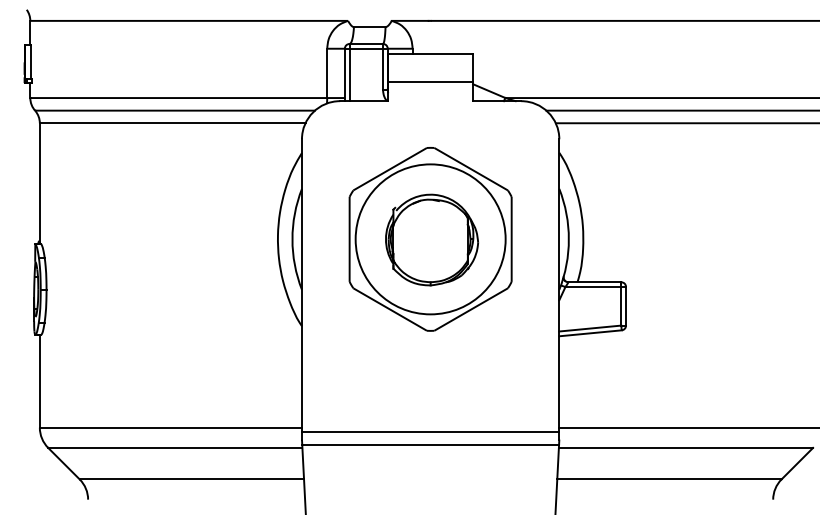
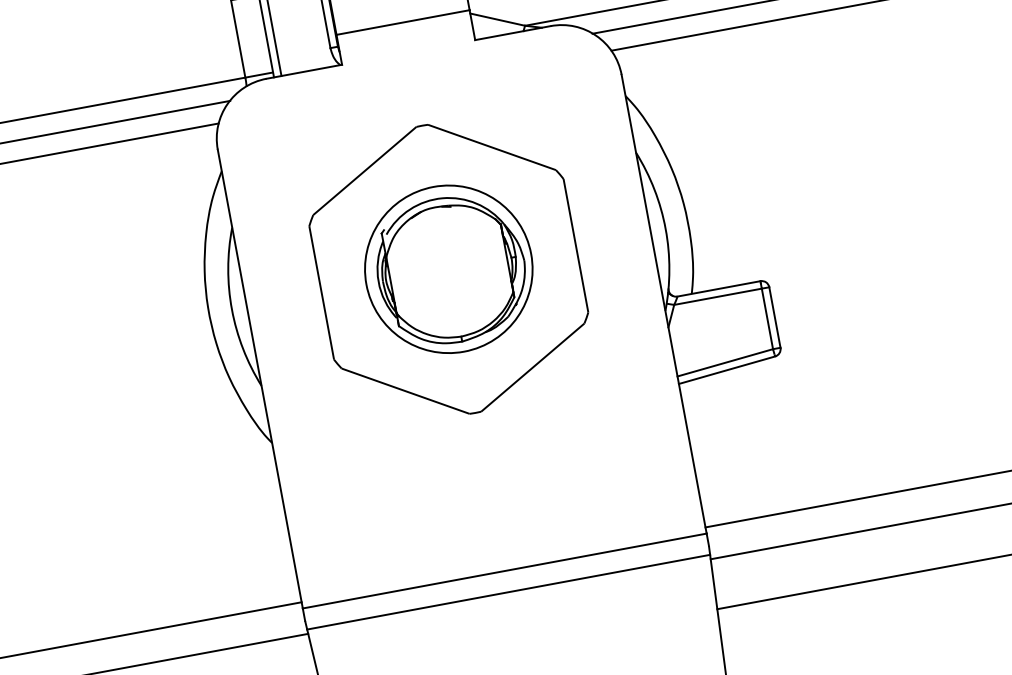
circle: (430, 239) -> (448, 269), size x0.7

